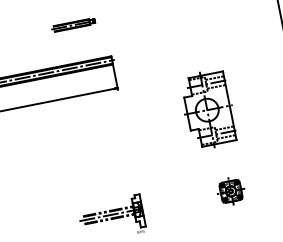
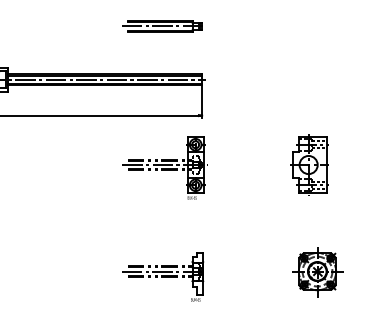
part: (73, 25) -> (162, 26), size x1.43
part: (208, 109) -> (309, 164), size x0.62
part: (96, 134) -> (164, 167), added
part: (231, 191) -> (317, 272), size x1.43

